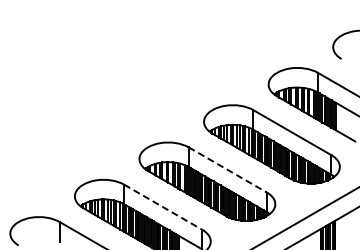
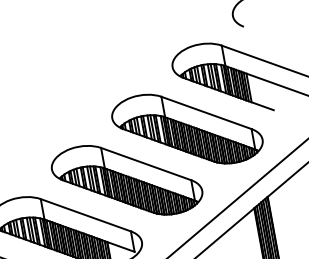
line: (228, 170) -> (147, 164), dashed -> solid
line: (163, 207) -> (86, 215), dashed -> solid

